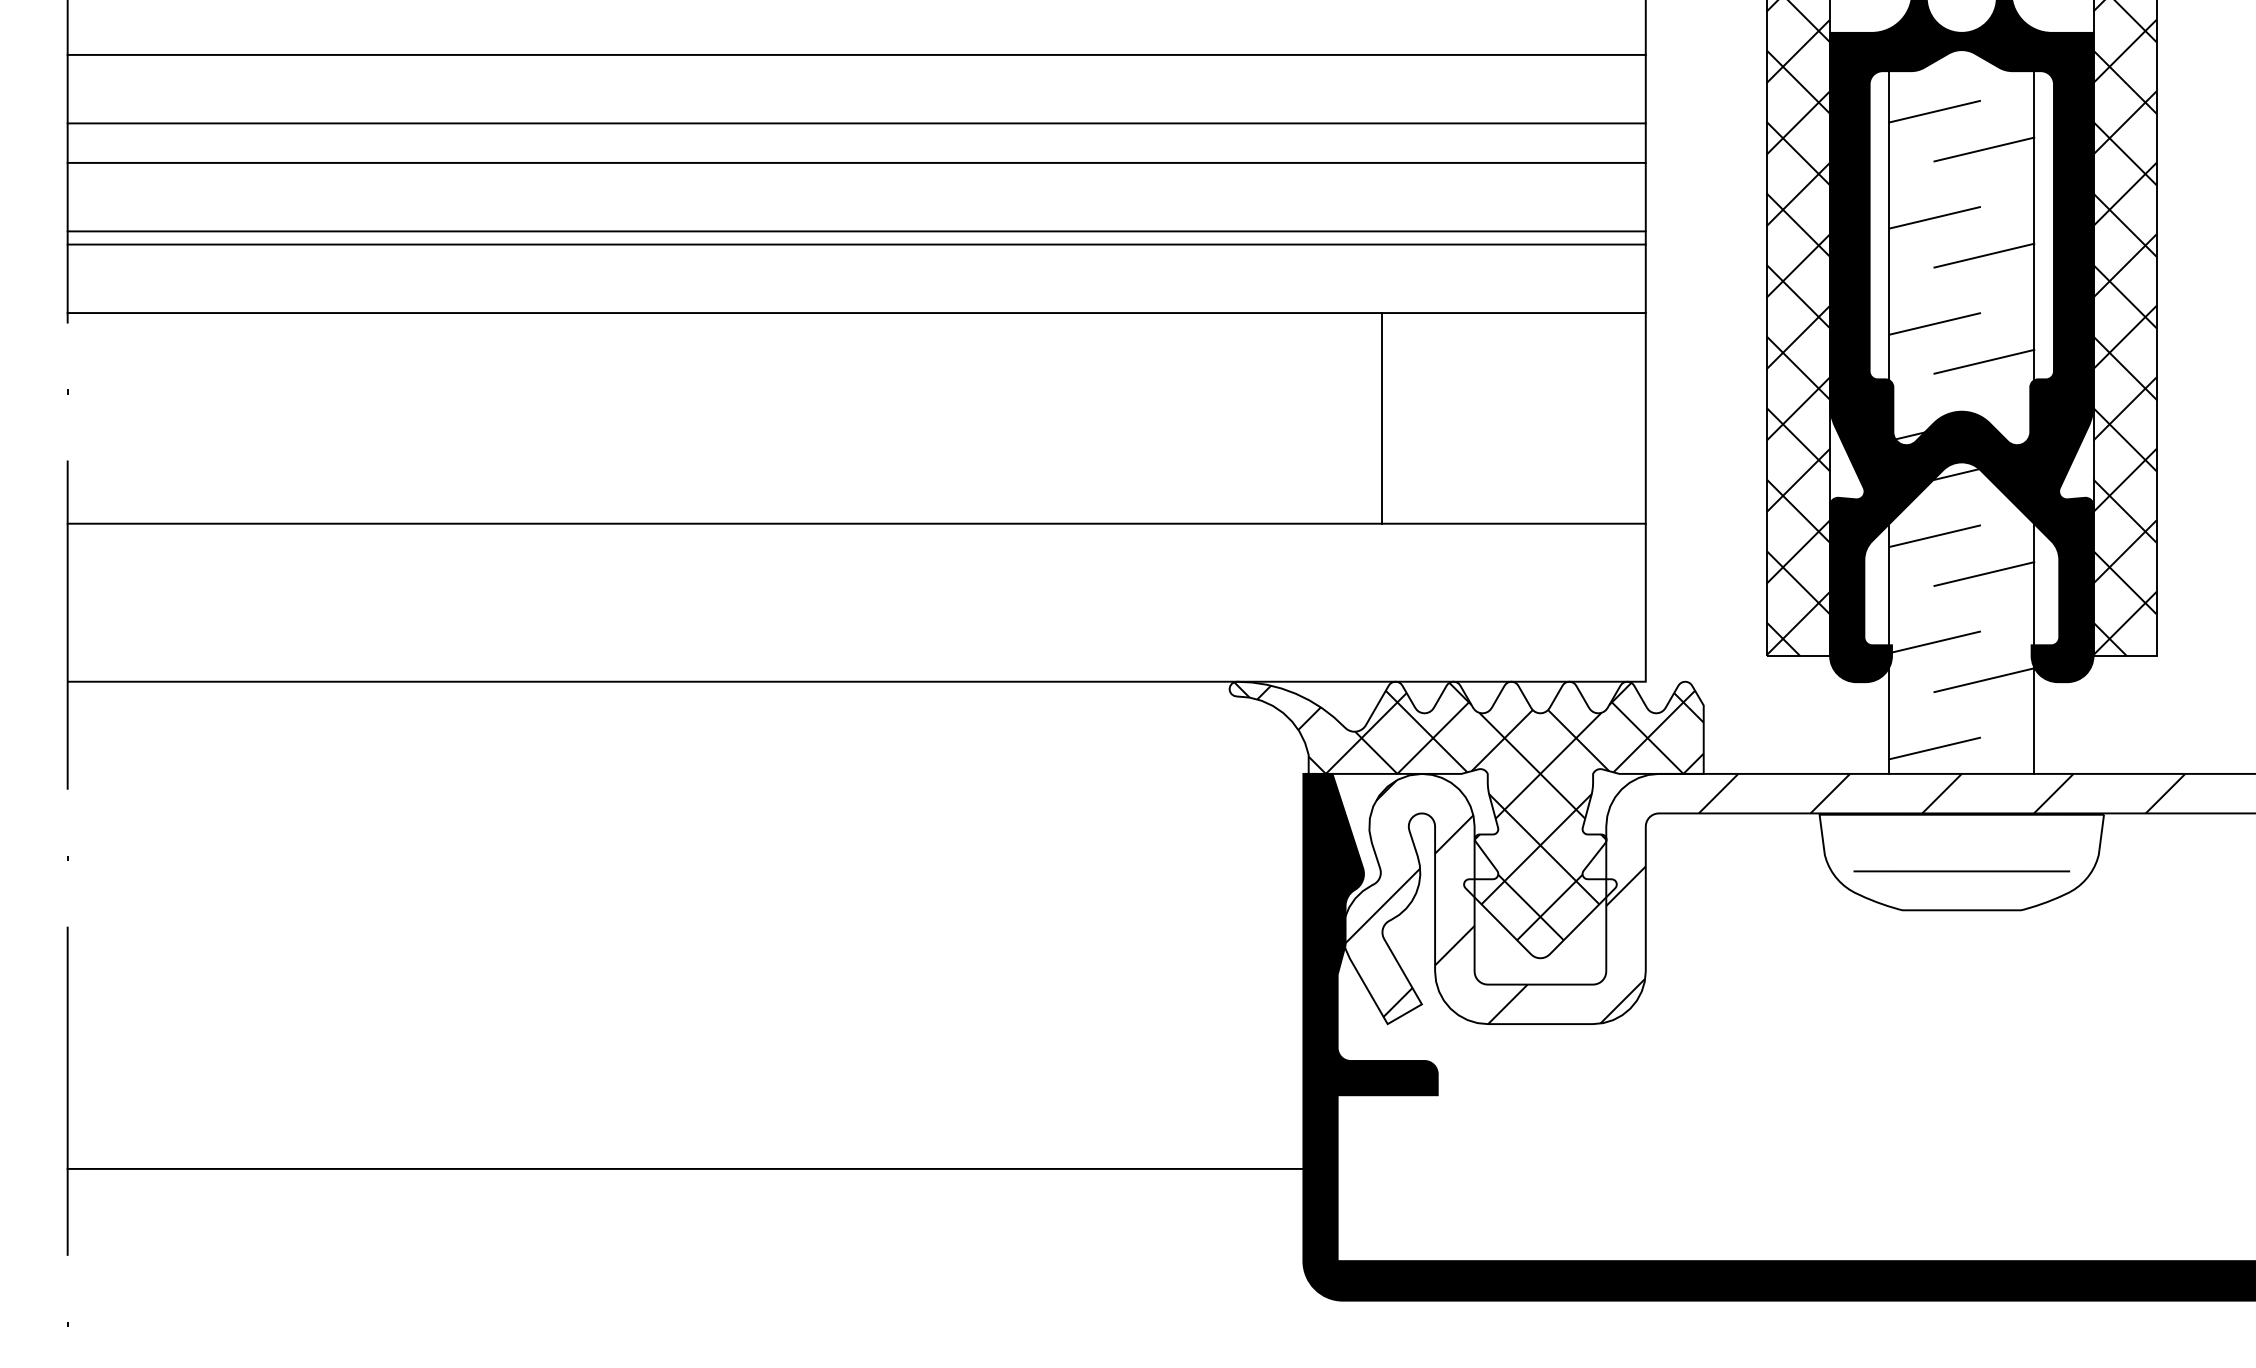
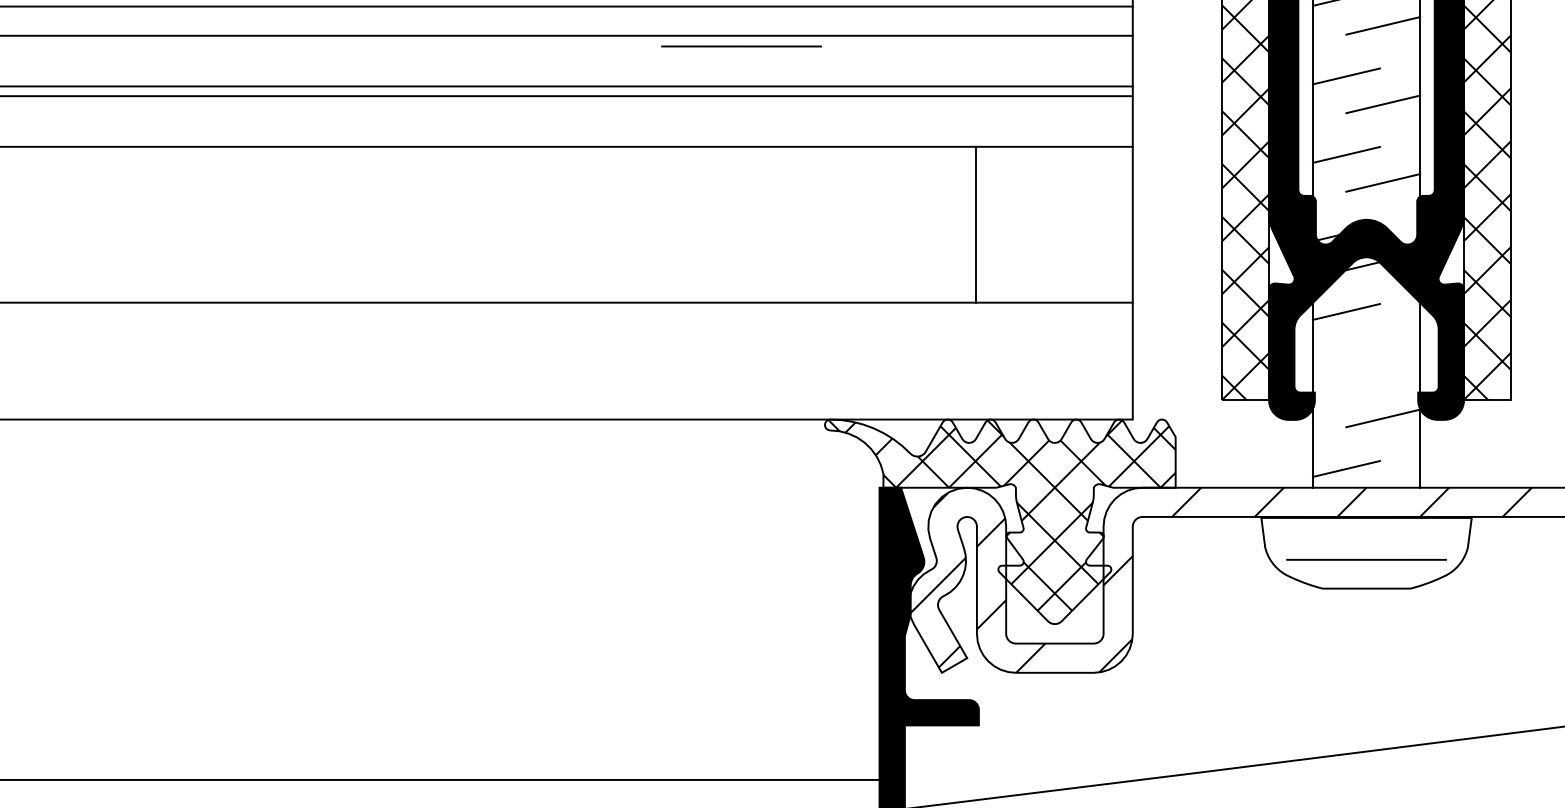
line: (1116, 177) -> (741, 46), added
line: (1382, 418) -> (975, 224), moved
line: (1984, 573) -> (1383, 339), removed
line: (1935, 641) -> (1347, 389), removed

